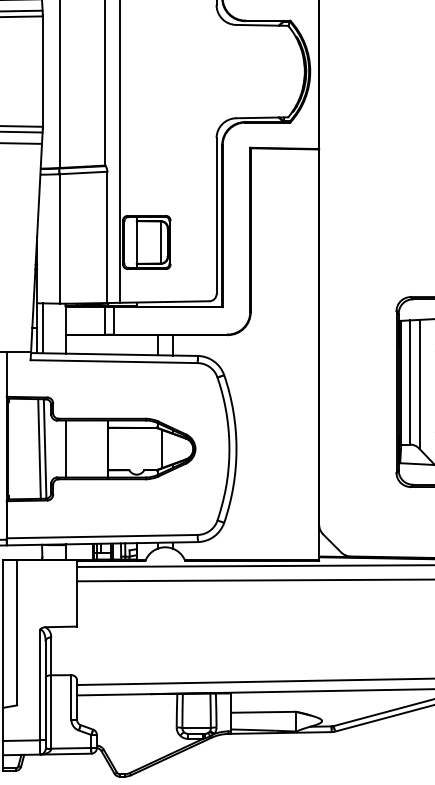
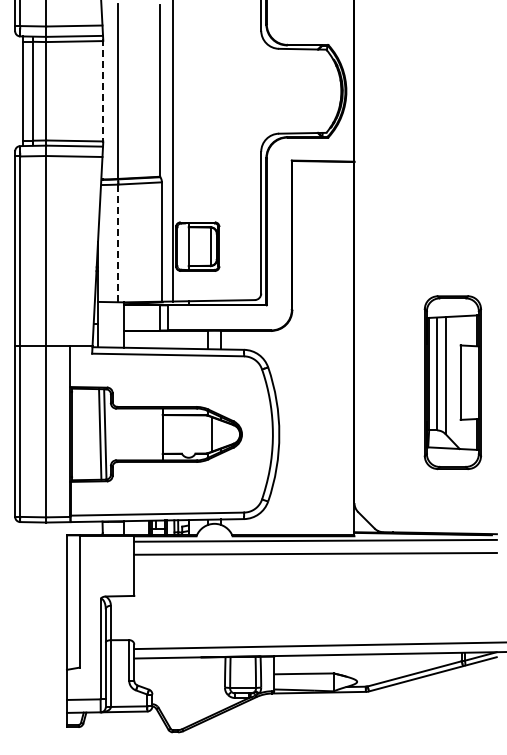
line: (43, 71) -> (103, 91), solid -> dashed
line: (59, 239) -> (118, 243), solid -> dashed
line: (43, 328) -> (103, 324), removed
line: (65, 449) -> (123, 434), removed

